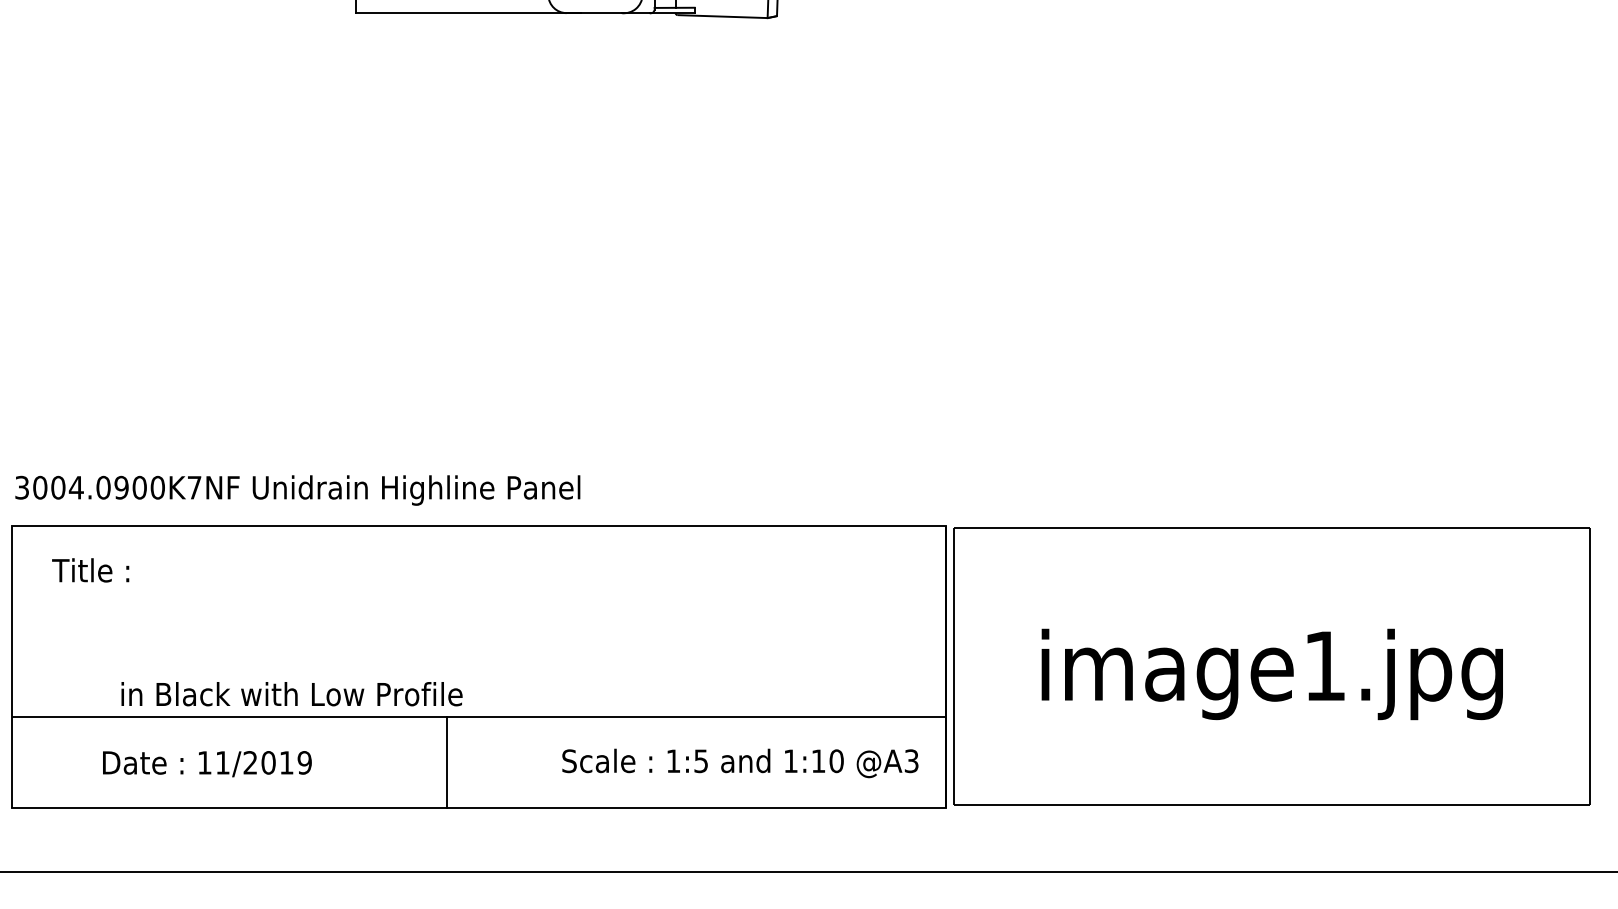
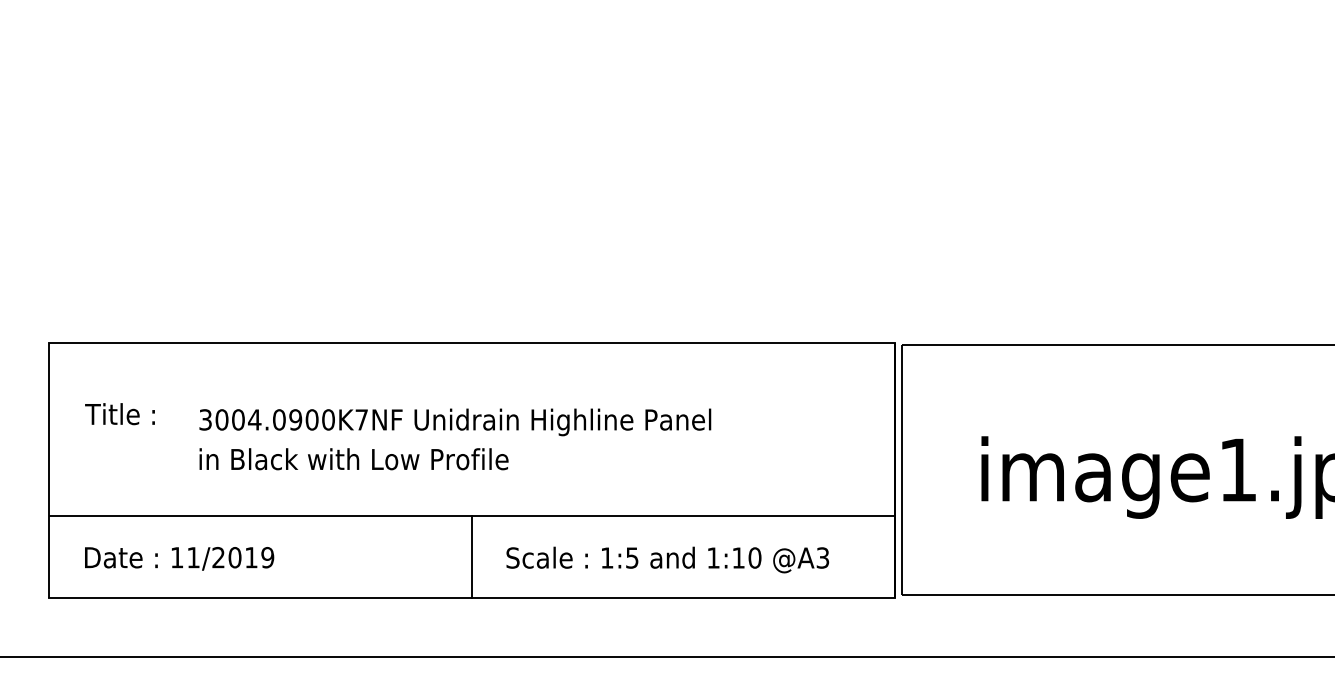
text: (297, 490) -> (455, 422), moved
text: (90, 570) -> (119, 414), moved
text: (291, 694) -> (353, 459), moved
line: (447, 761) -> (472, 556), moved
text: (740, 763) -> (667, 560), moved
text: (207, 764) -> (179, 559), moved

